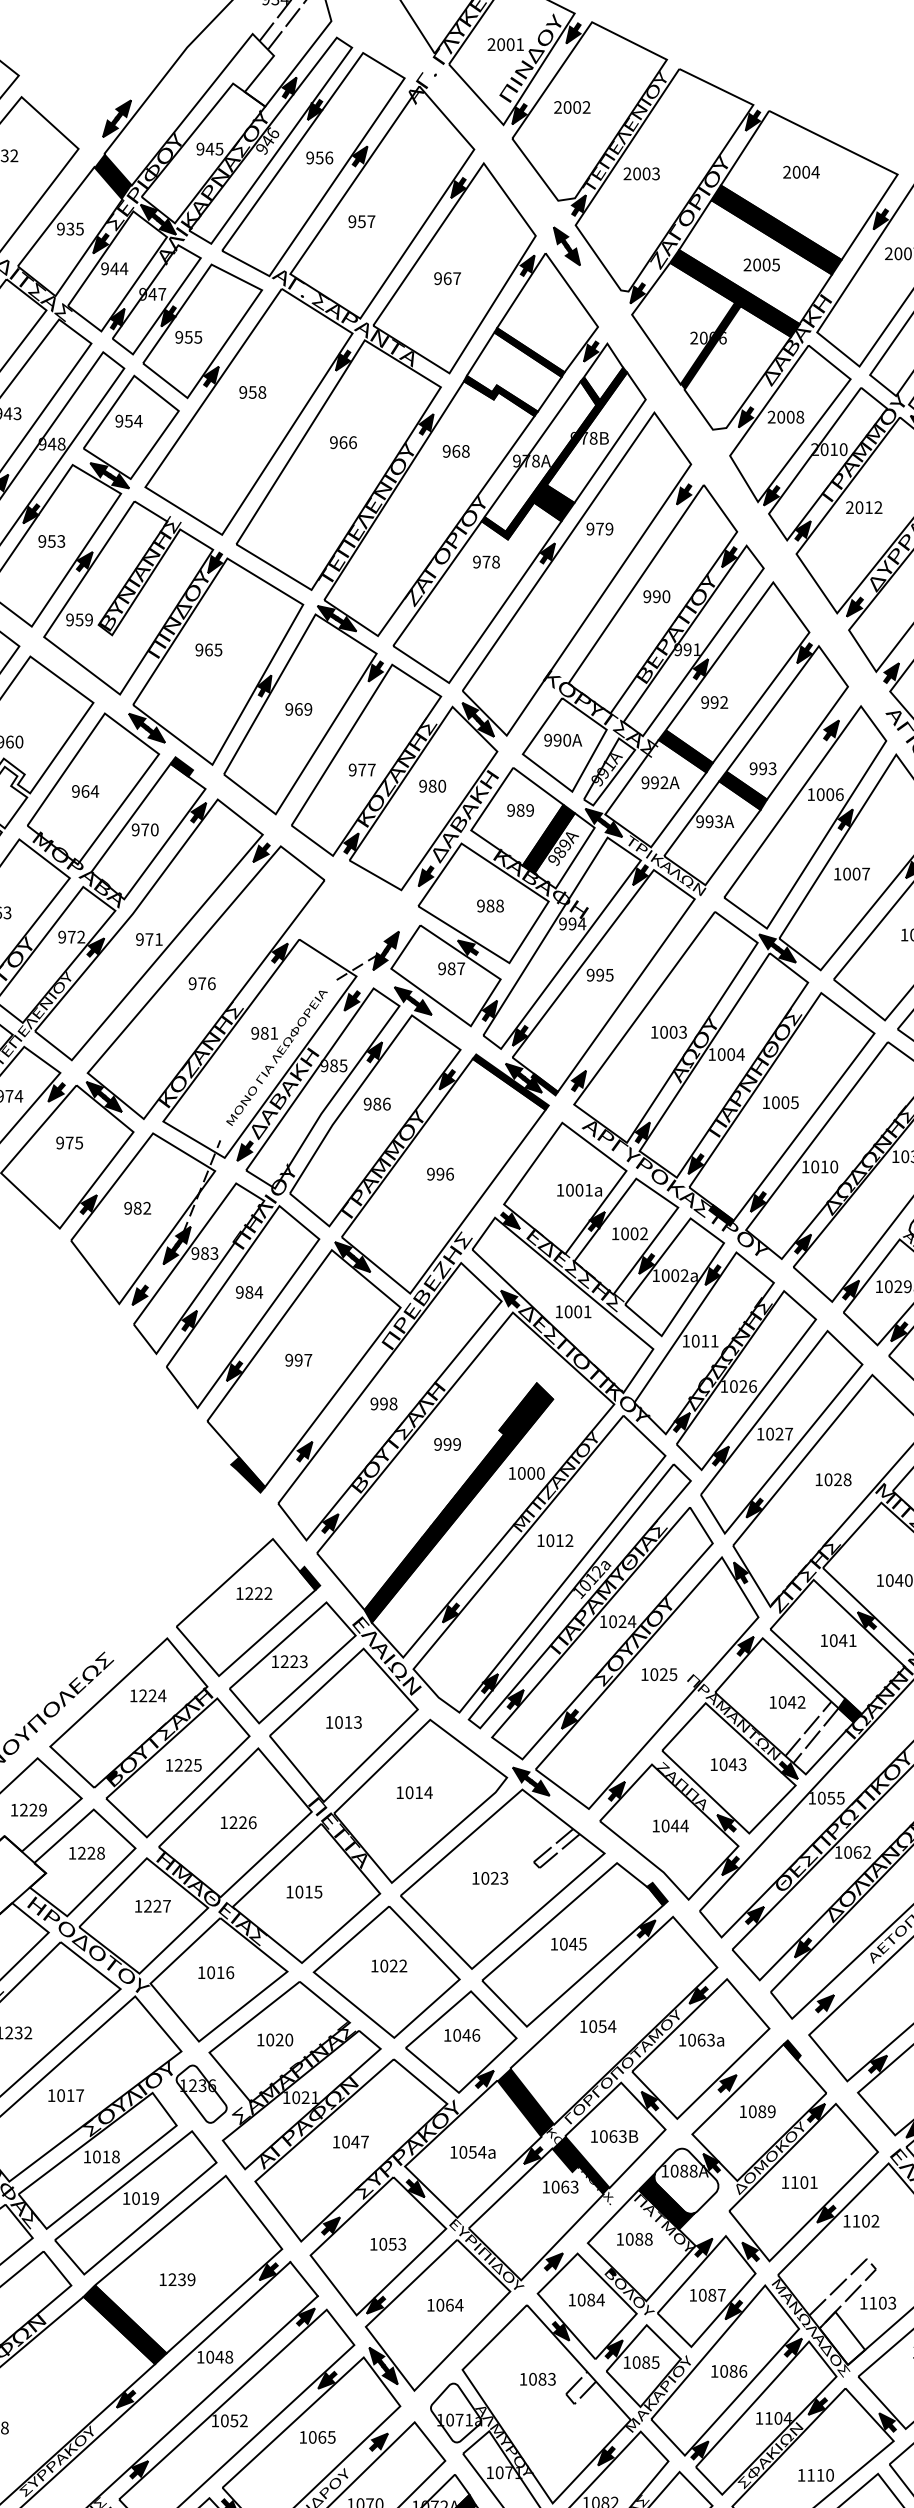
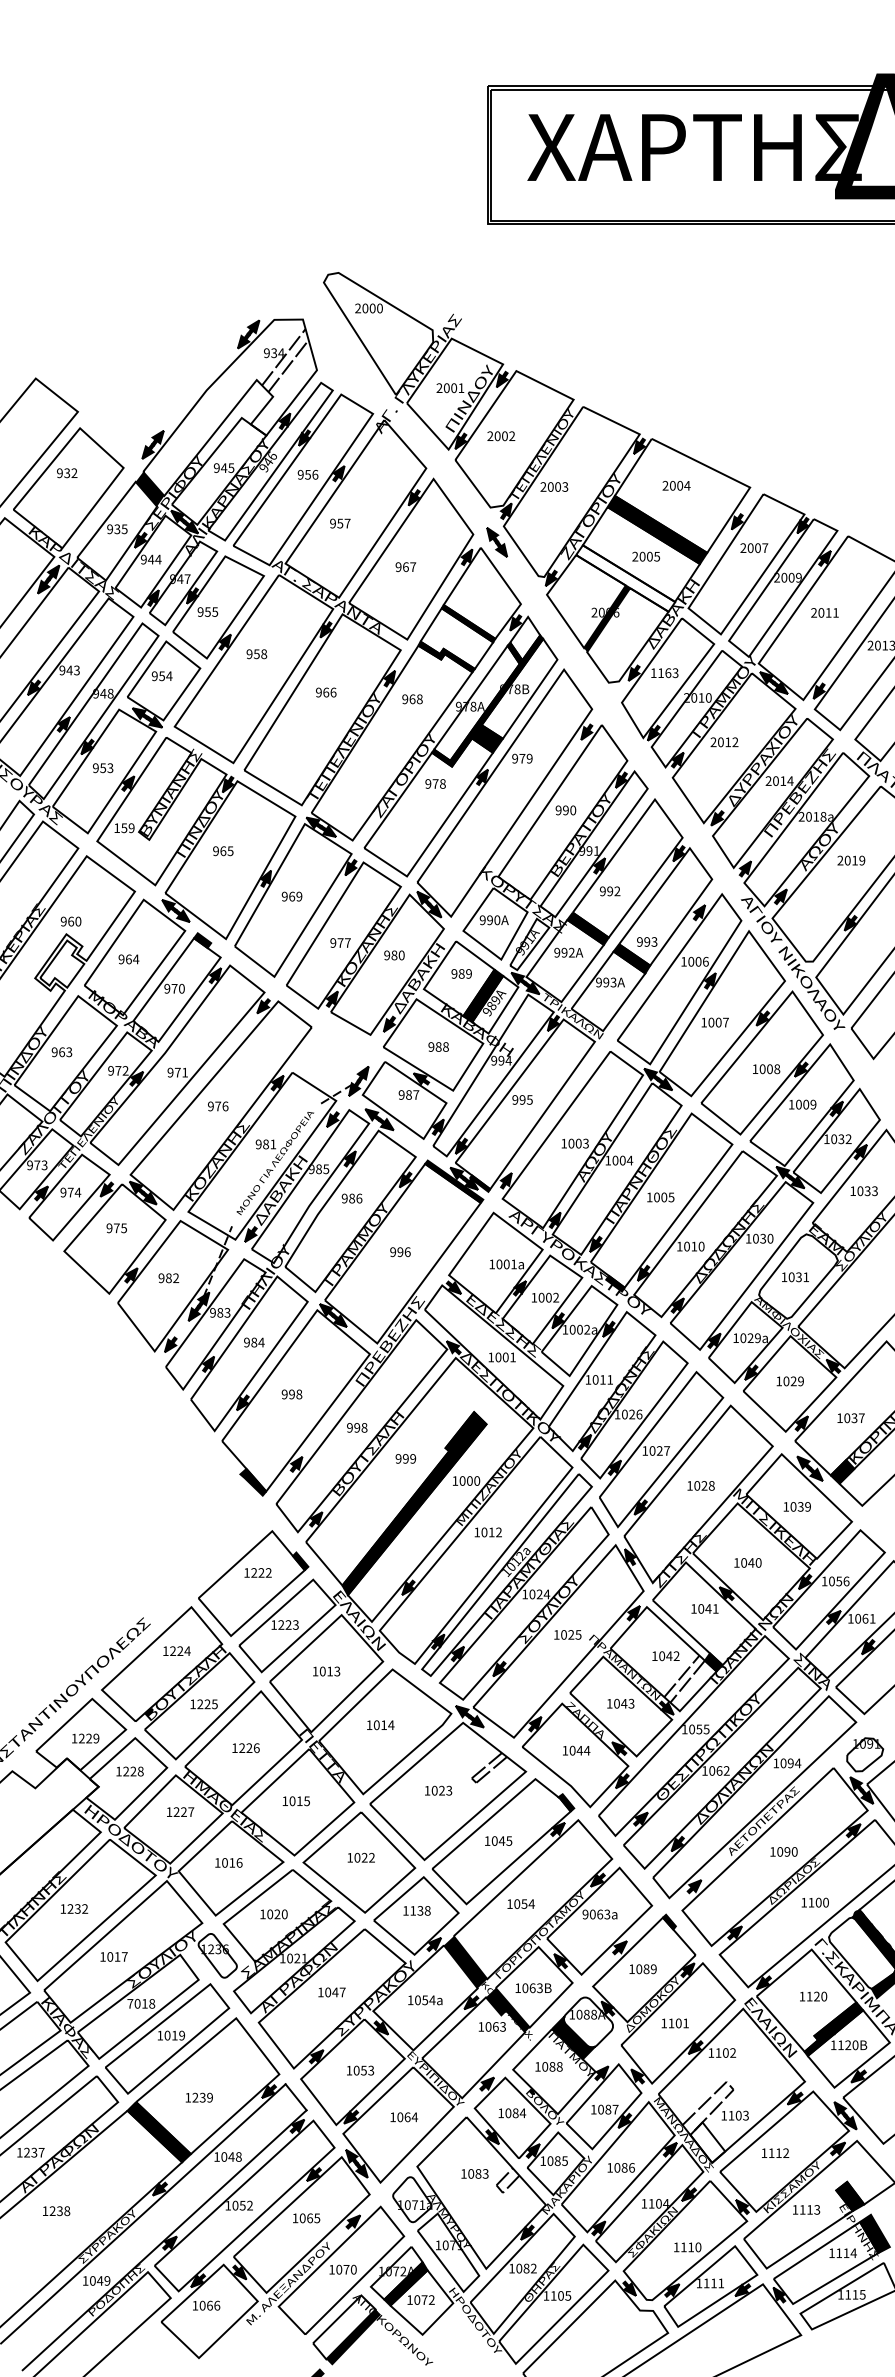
fill: (734, 293) -> (625, 578), removed
text: (785, 417) -> (664, 673), 2008 -> 1163
text: (69, 620) -> (116, 828), 959 -> 159
text: (308, 1360) -> (299, 1394), 997 -> 998
text: (466, 2034) -> (420, 1910), 1046 -> 1138
text: (682, 2040) -> (585, 1914), 1063a -> 9063a
text: (87, 2156) -> (130, 2003), 1018 -> 7018

